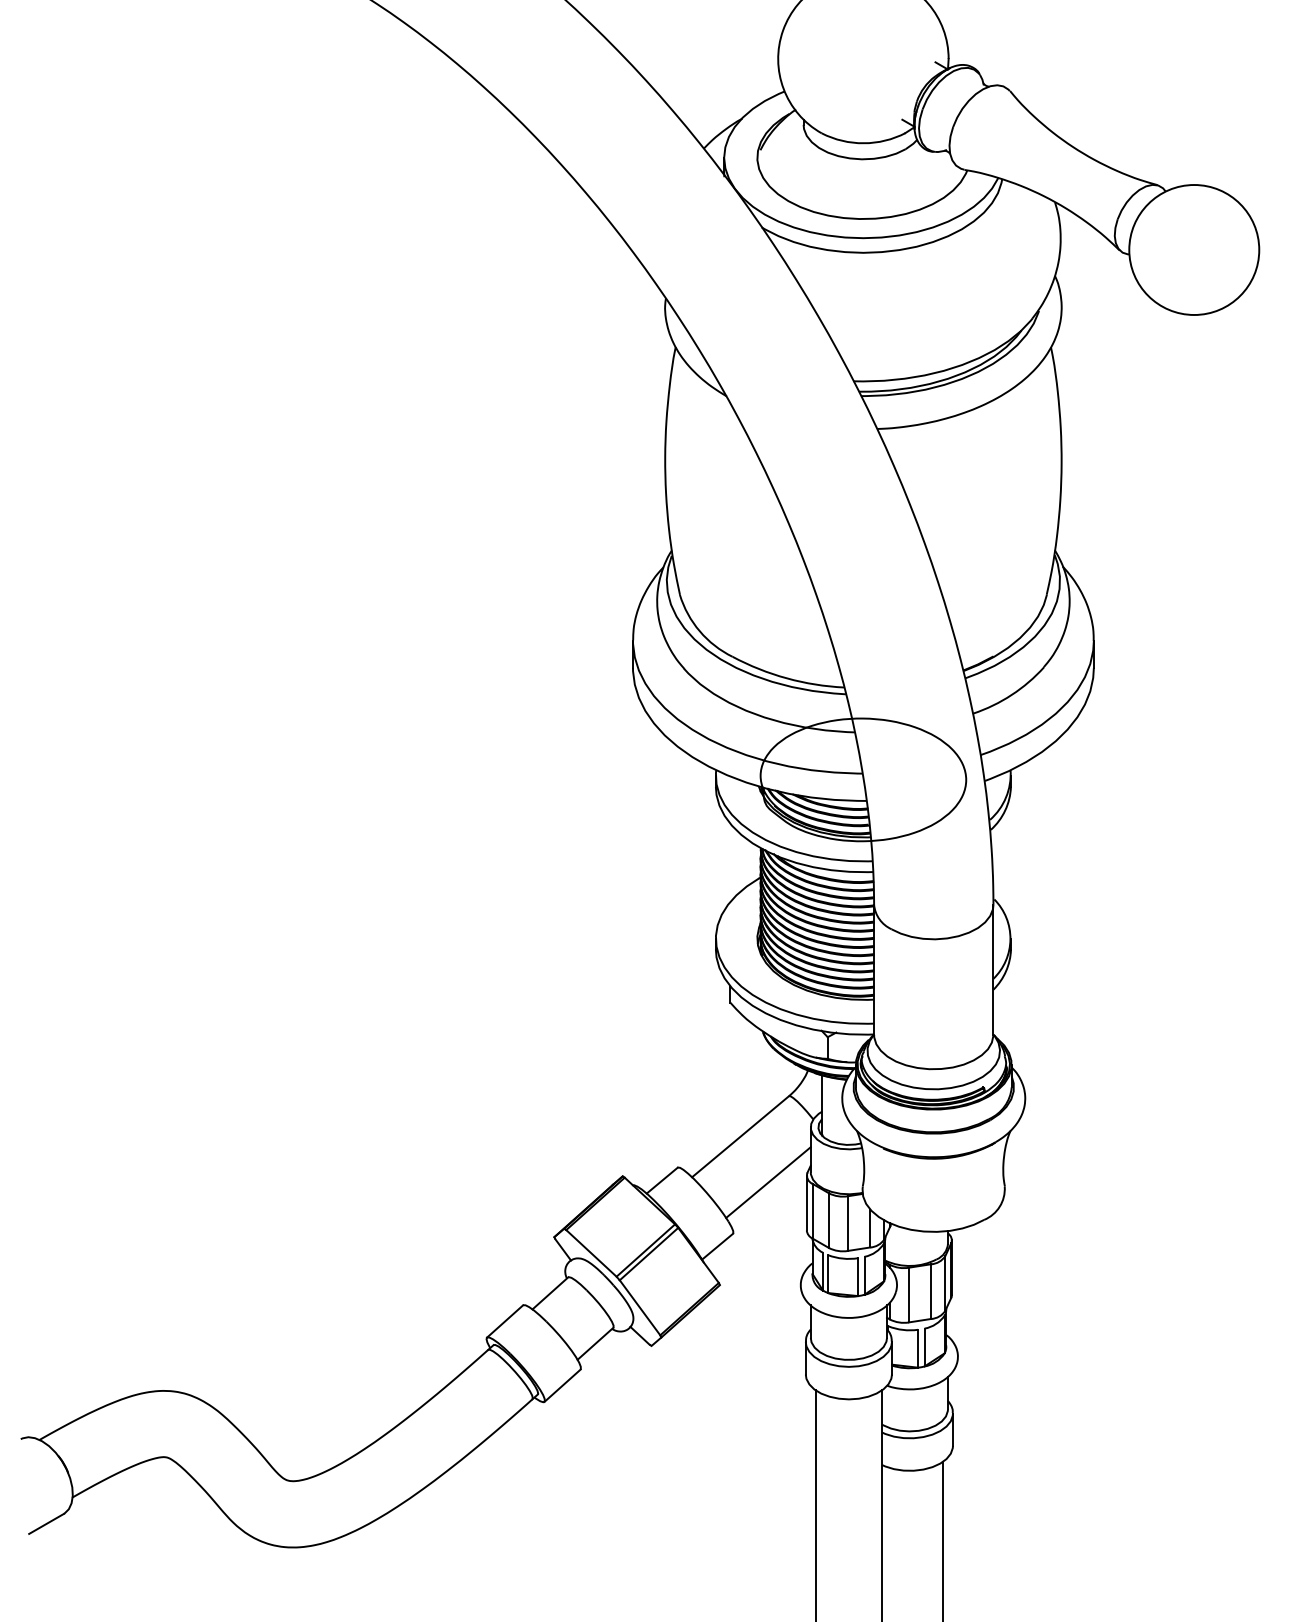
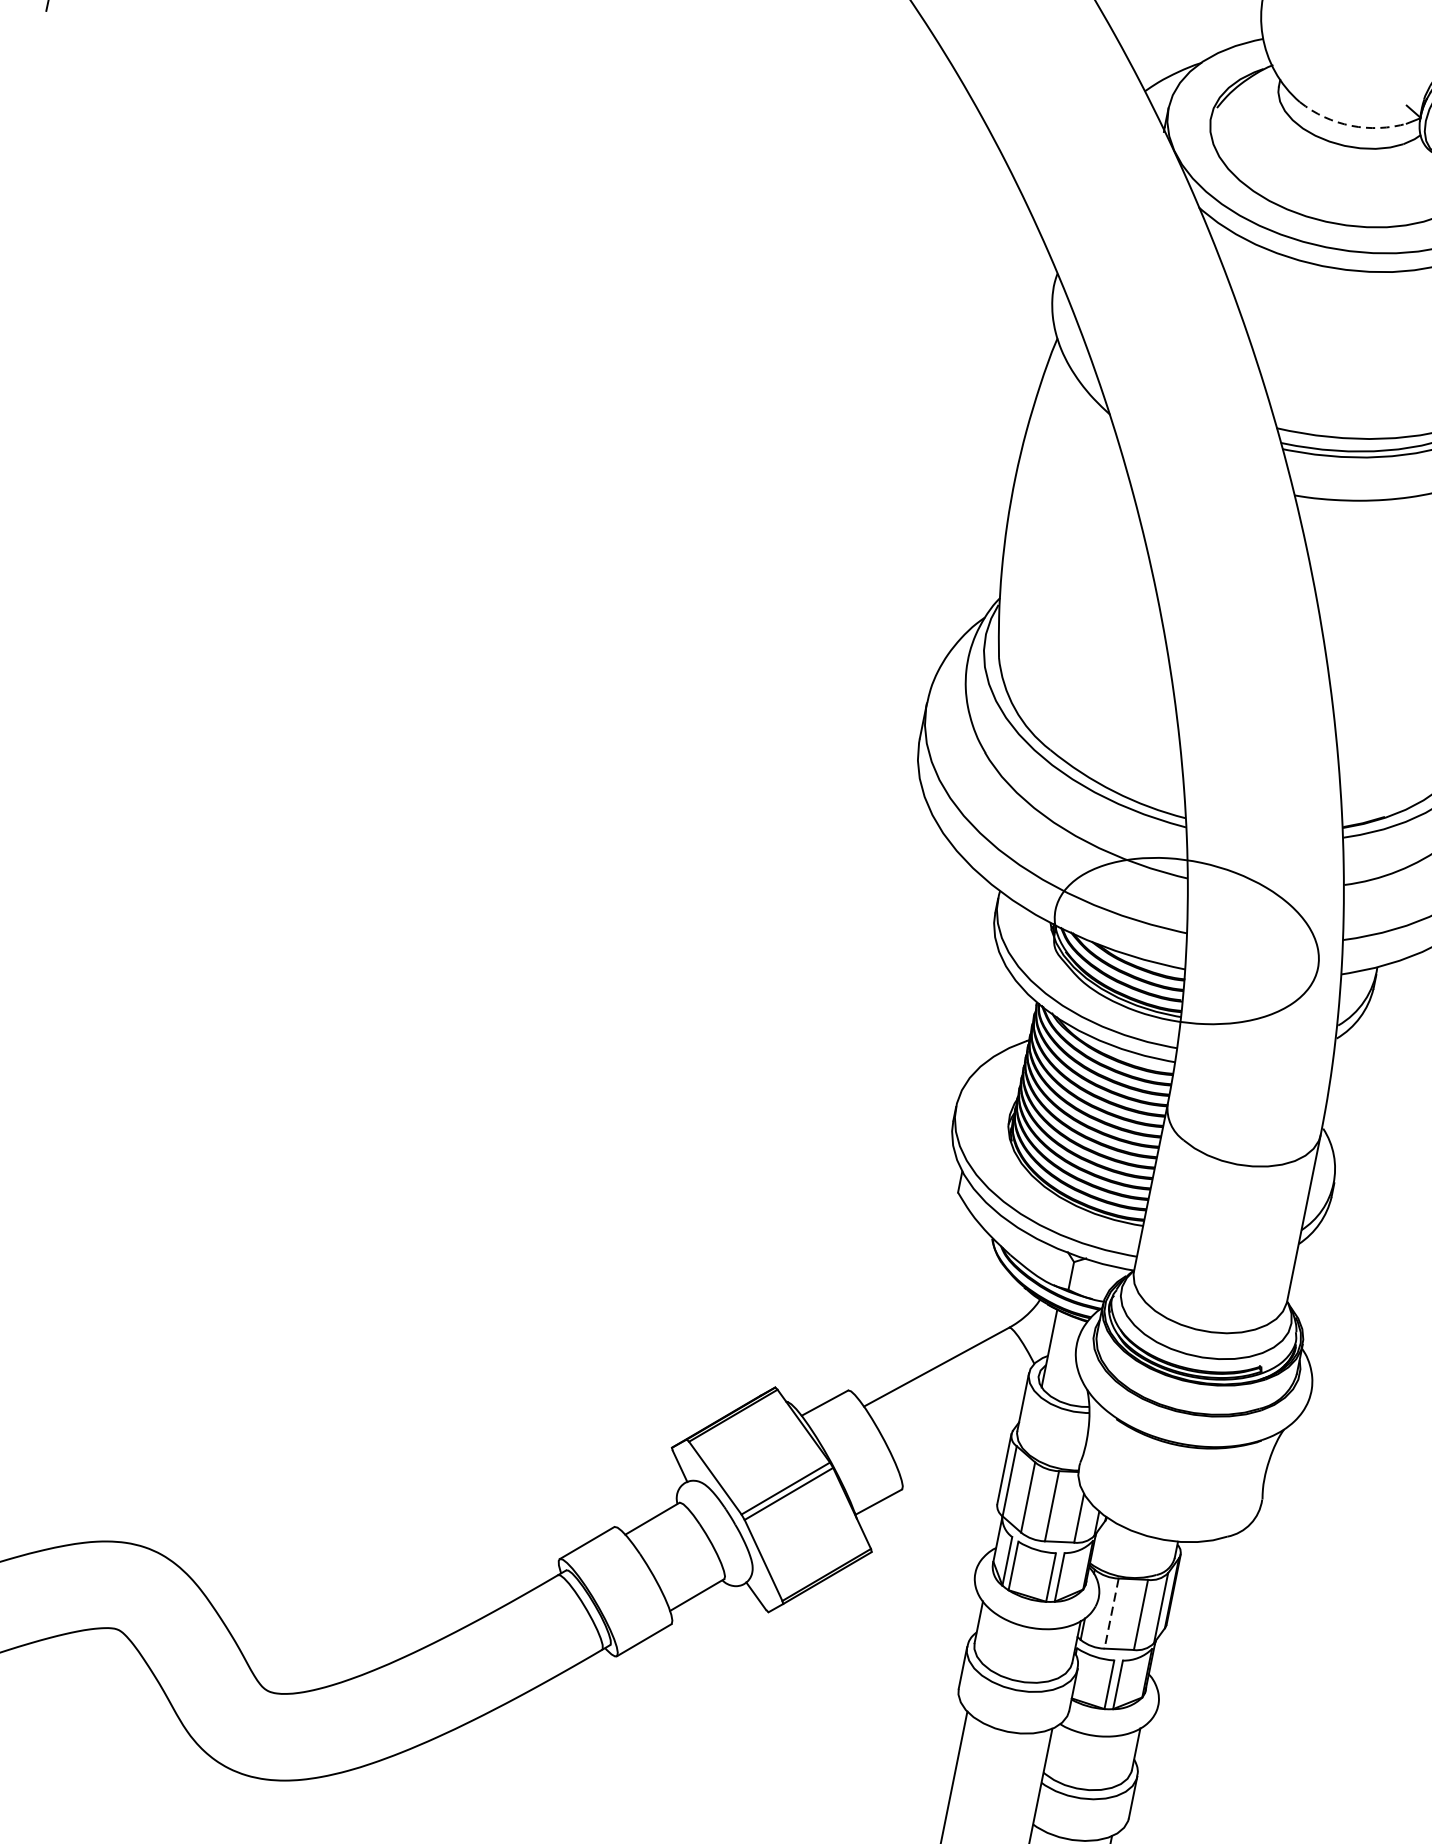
arc: (863, 143) -> (1350, 125), solid -> dashed
line: (768, 1182) -> (960, 1433), removed
line: (909, 1295) -> (1112, 1614), solid -> dashed

